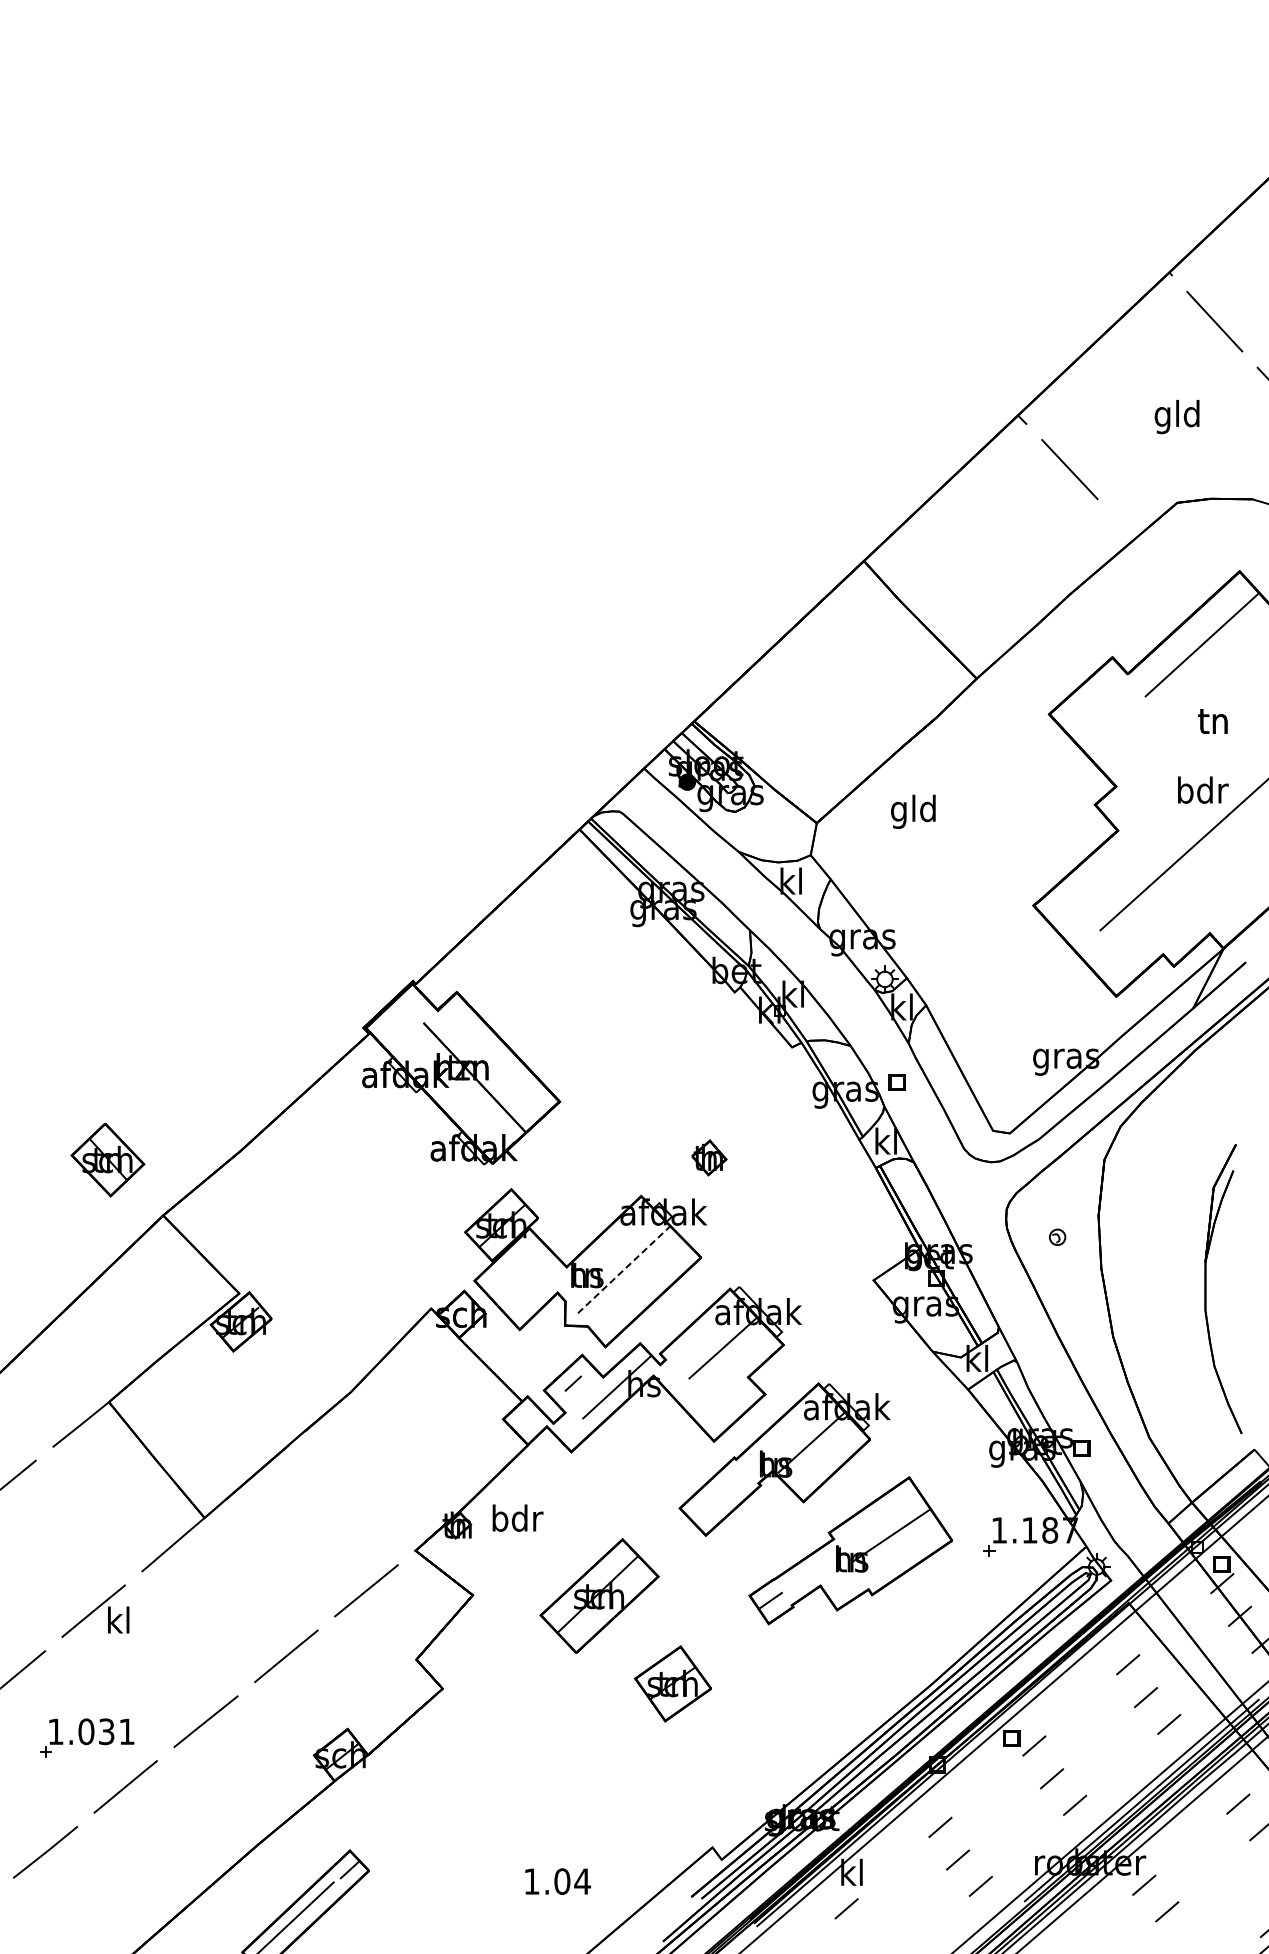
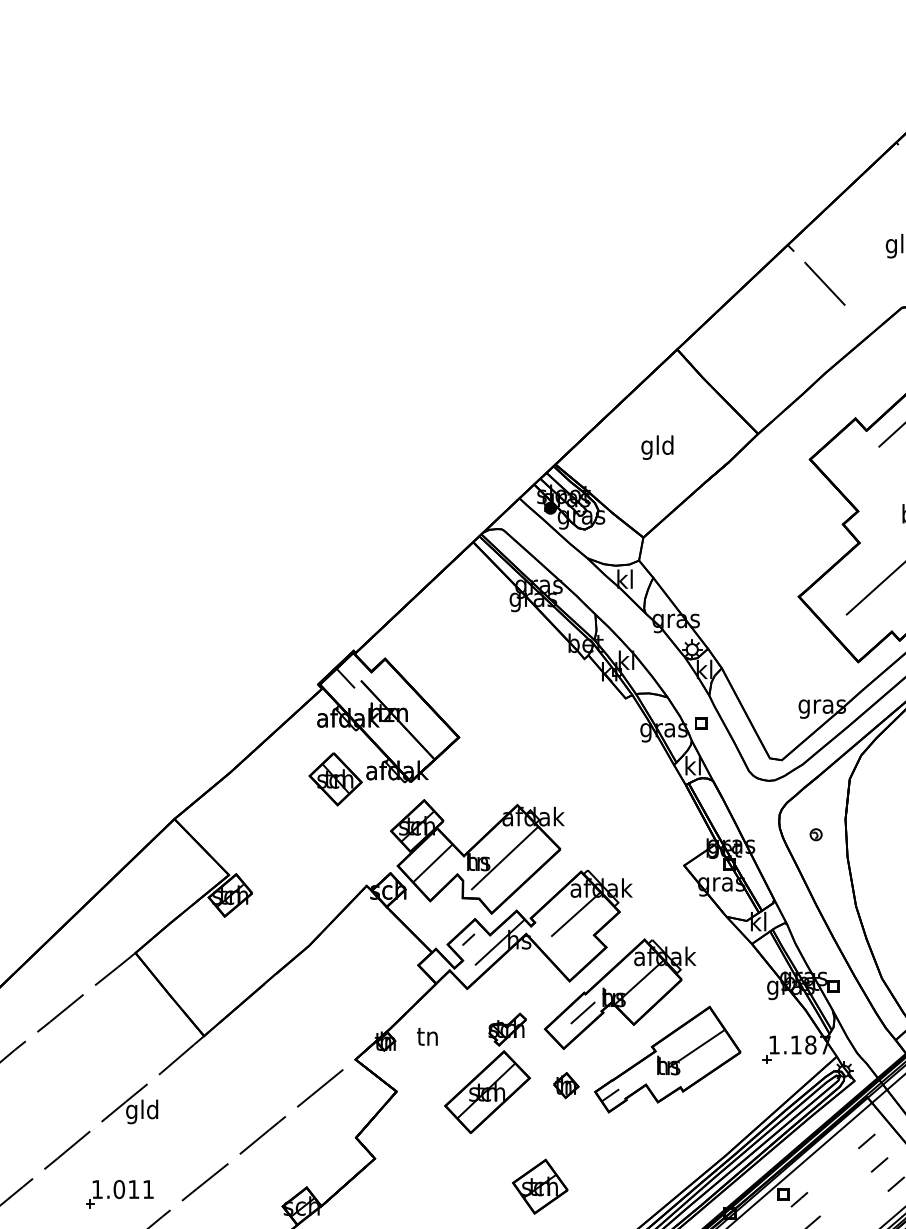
text: (913, 811) -> (657, 447), moved
line: (401, 1019) -> (345, 678), added
part: (709, 1157) -> (566, 1085), moved
part: (107, 1160) -> (335, 779), moved
line: (624, 1269) -> (505, 857), dashed -> solid
line: (523, 1276) -> (432, 862), added
line: (732, 1485) -> (582, 1012), added
part: (627, 1508) -> (507, 1029), added
text: (517, 1517) -> (428, 1035), bdr -> tn
text: (117, 1623) -> (141, 1111), kl -> gld
part: (672, 1683) -> (539, 1186), moved
text: (106, 1731) -> (133, 1189), 1.031 -> 1.011

